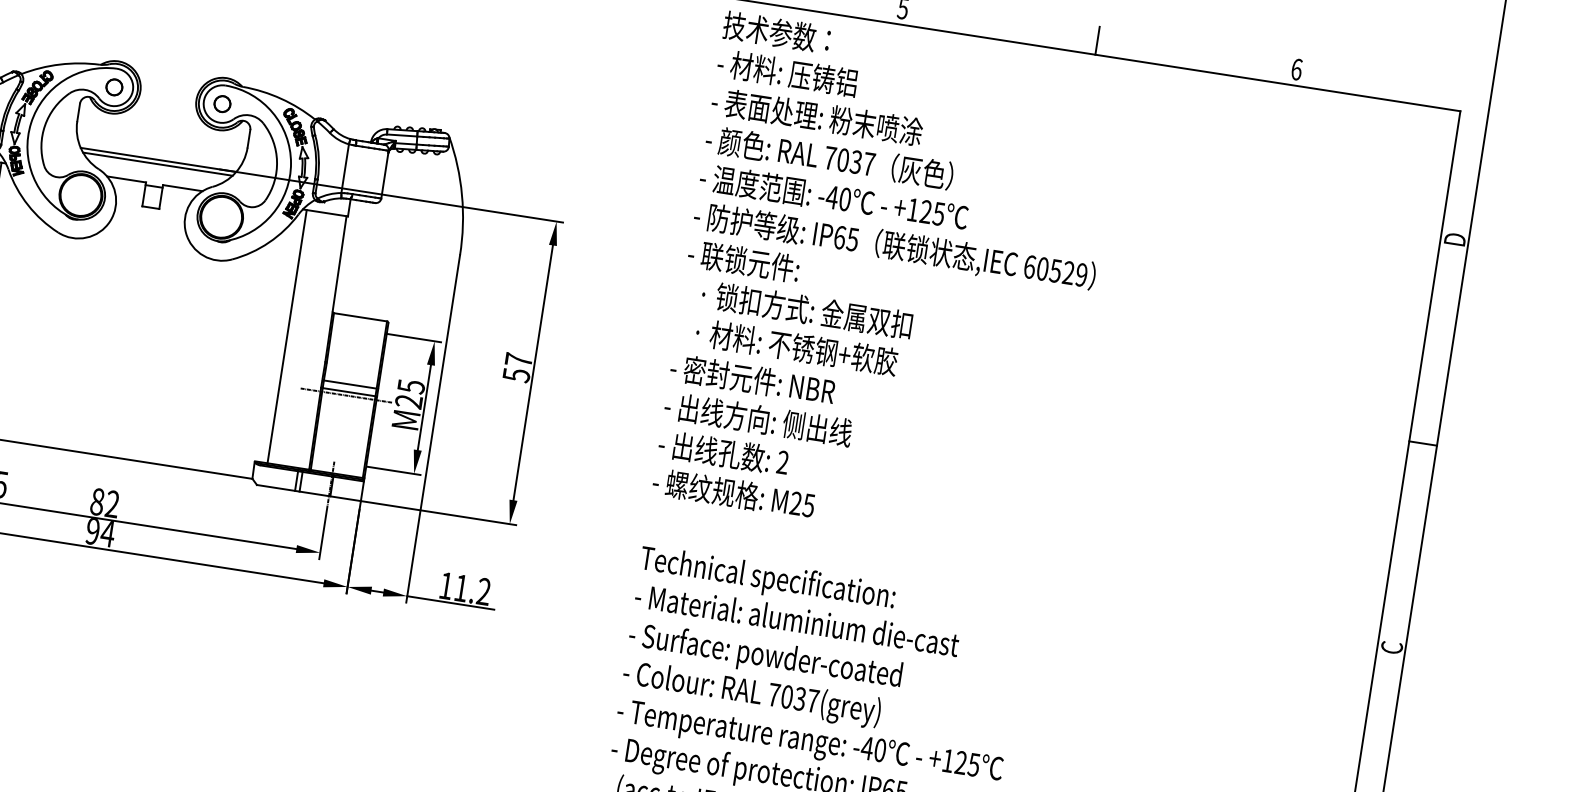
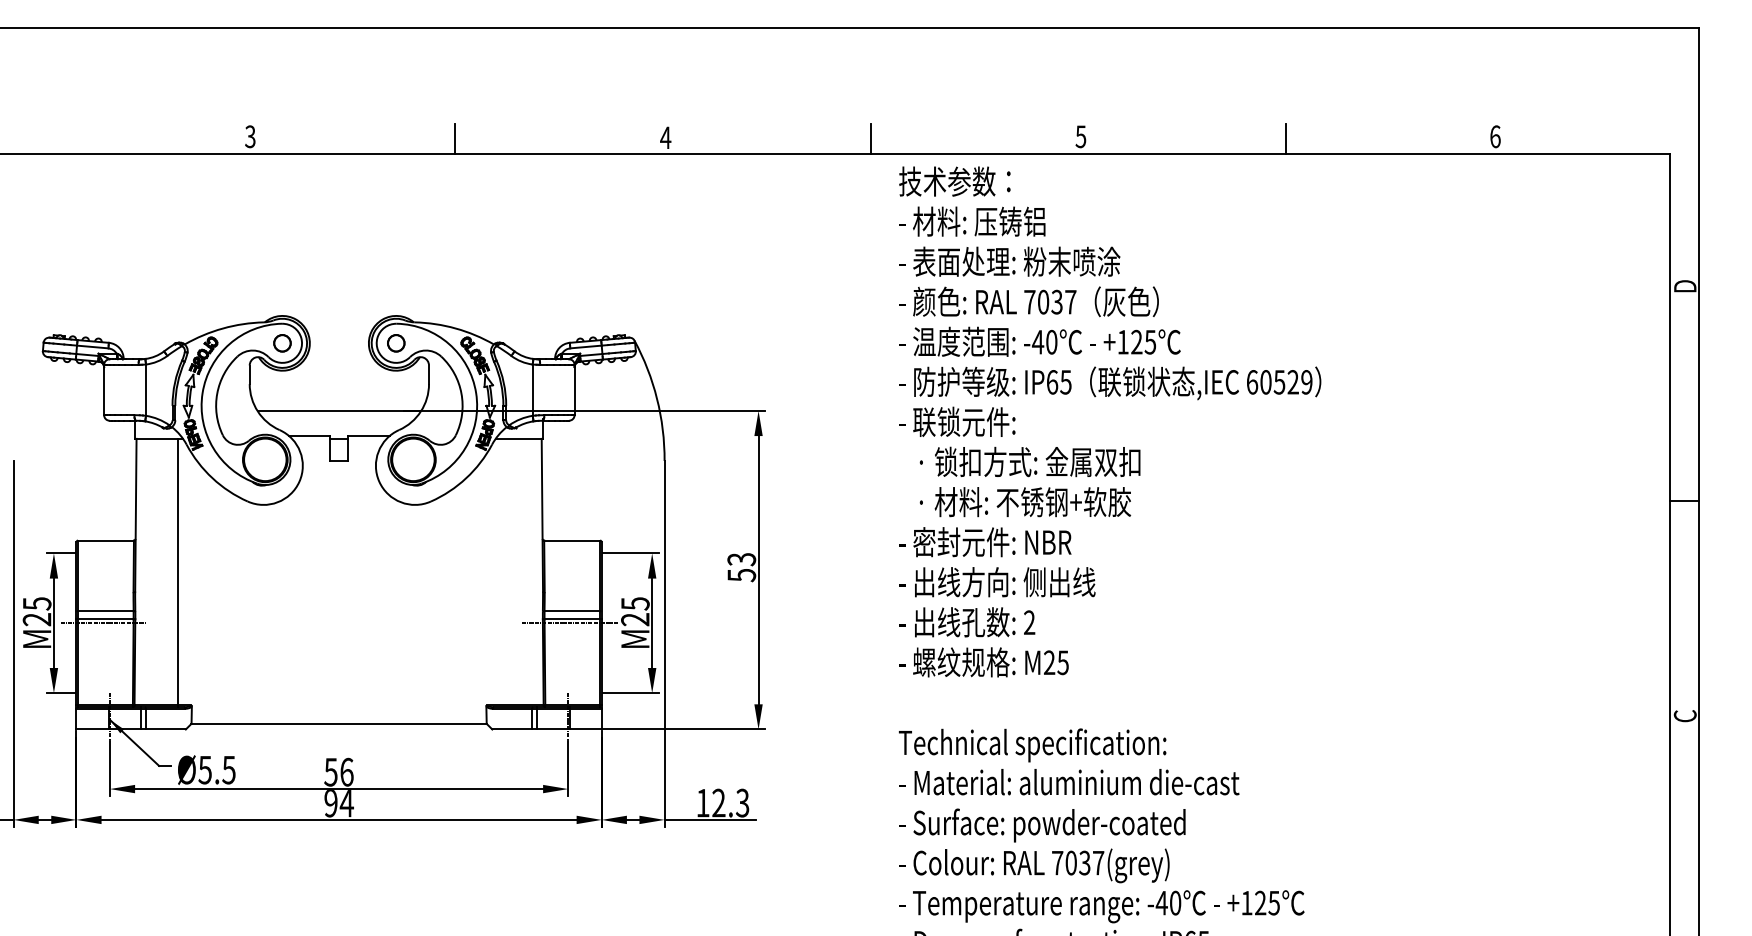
line: (157, 164) -> (339, 415), removed
line: (286, 336) -> (499, 572), removed
text: (518, 360) -> (741, 559), 57 -> 53
text: (104, 502) -> (338, 771), 82 -> 56
text: (472, 589) -> (730, 802), 11.2 -> 12.3

